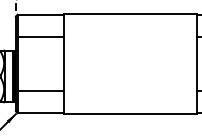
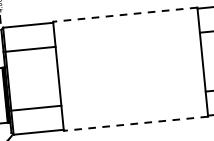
line: (129, 13) -> (124, 14), solid -> dashed
line: (129, 114) -> (135, 124), solid -> dashed

